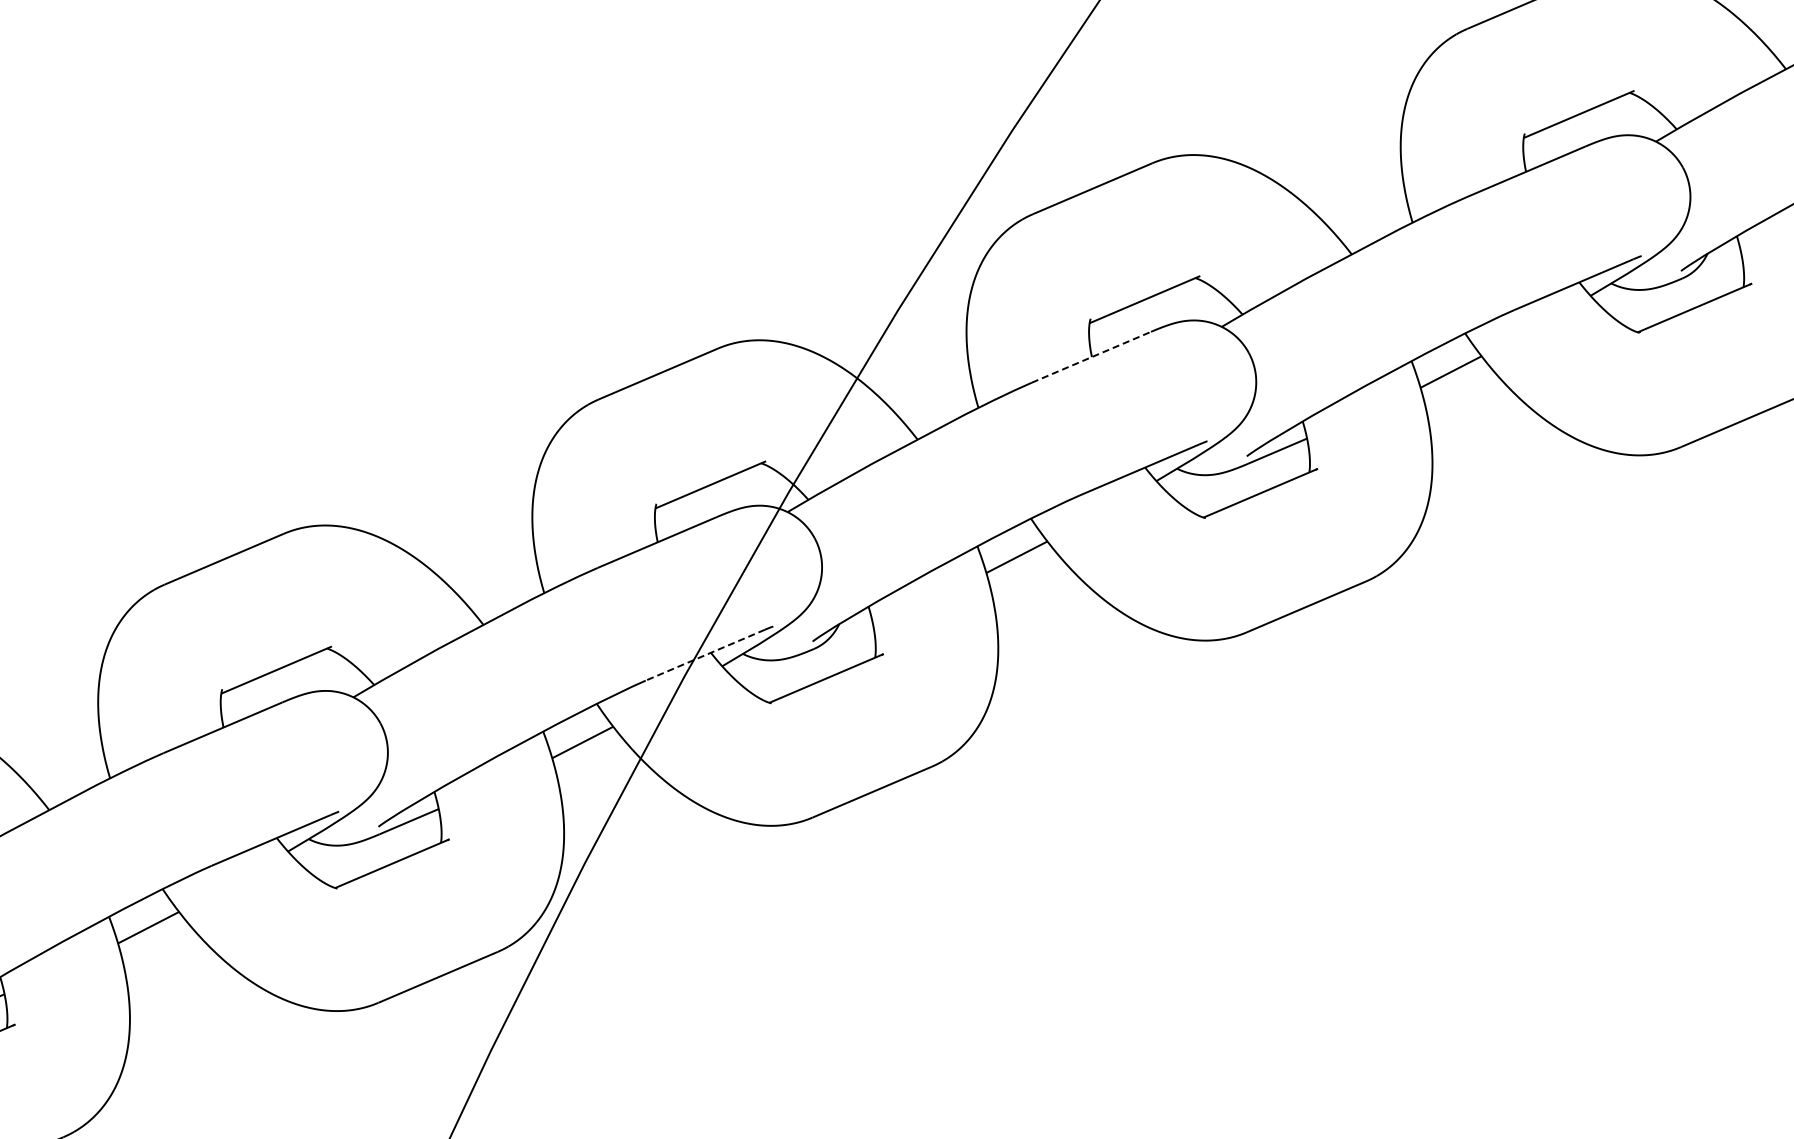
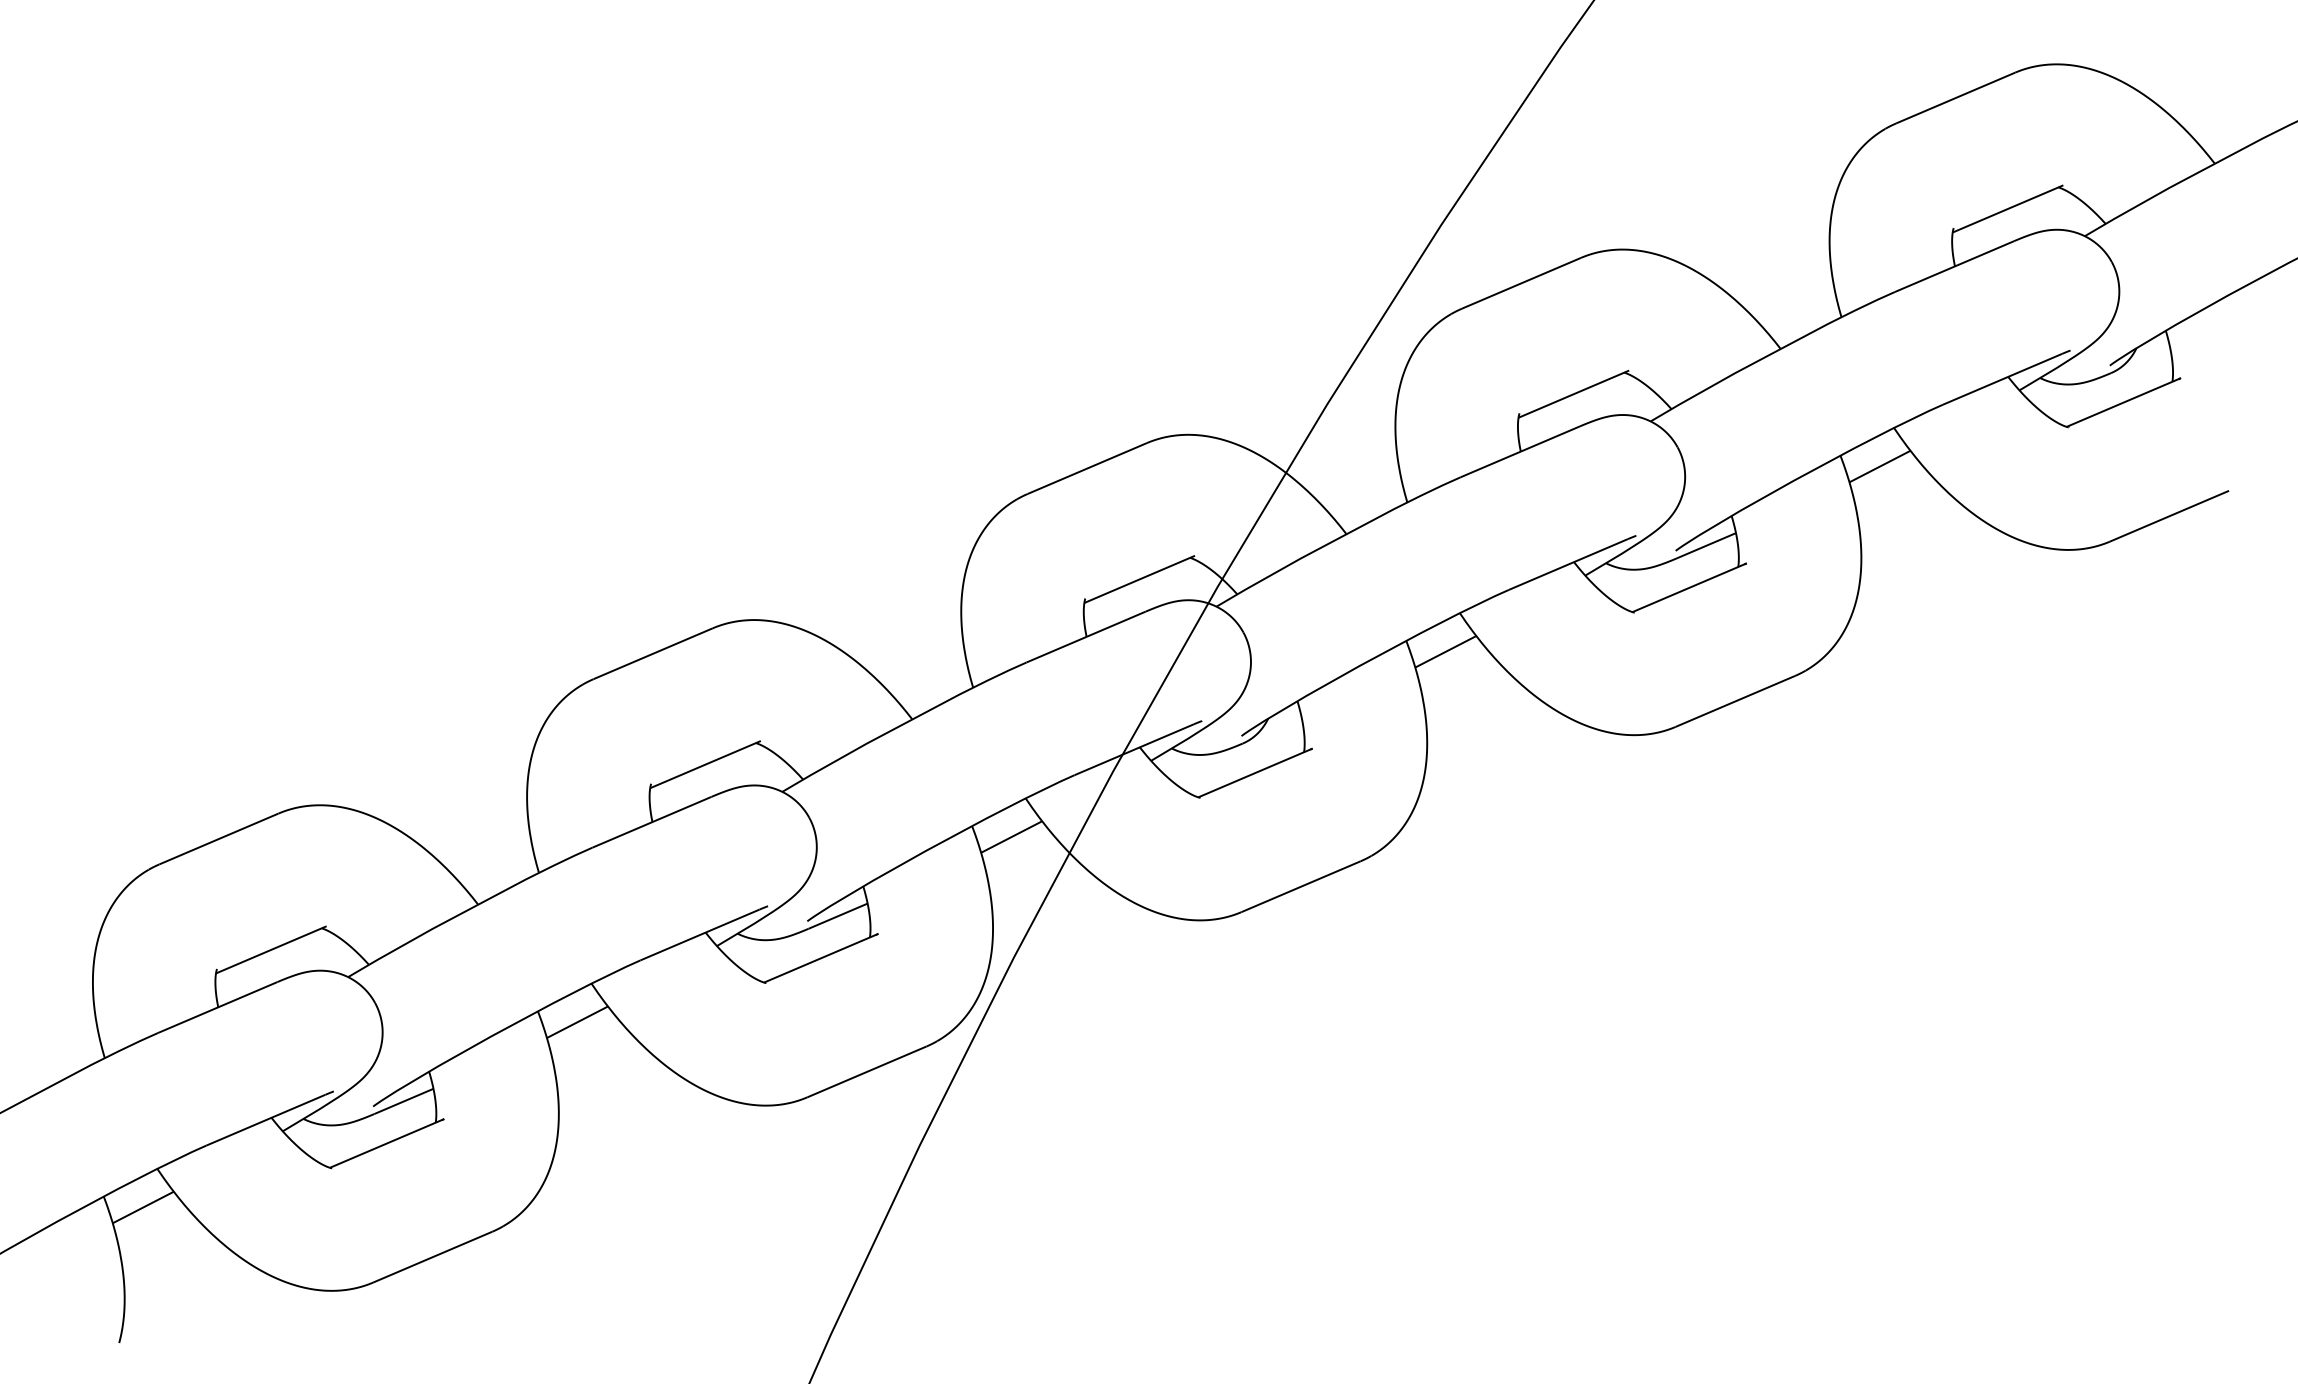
line: (1091, 356) -> (1520, 451), dashed -> solid
line: (705, 654) -> (1134, 749), dashed -> solid

